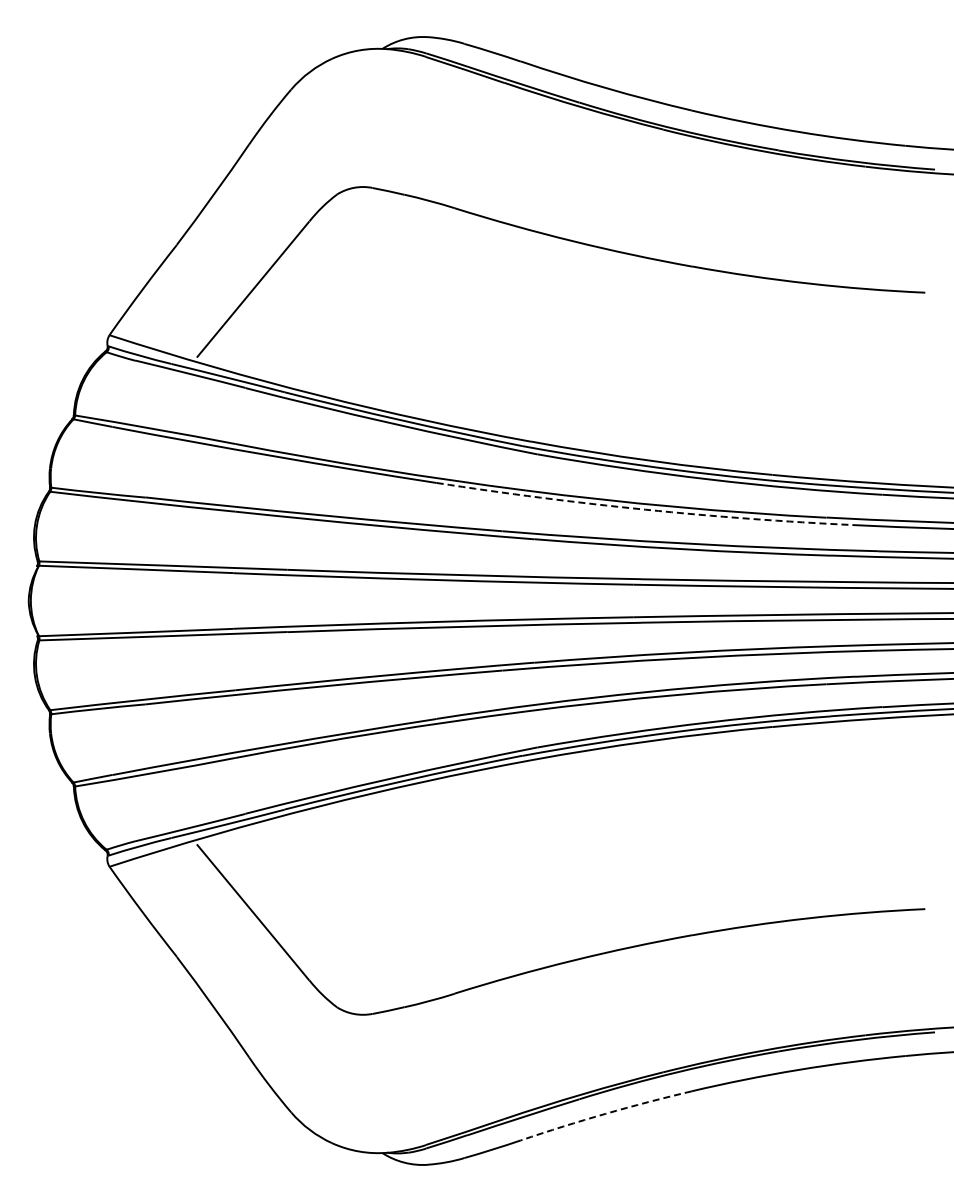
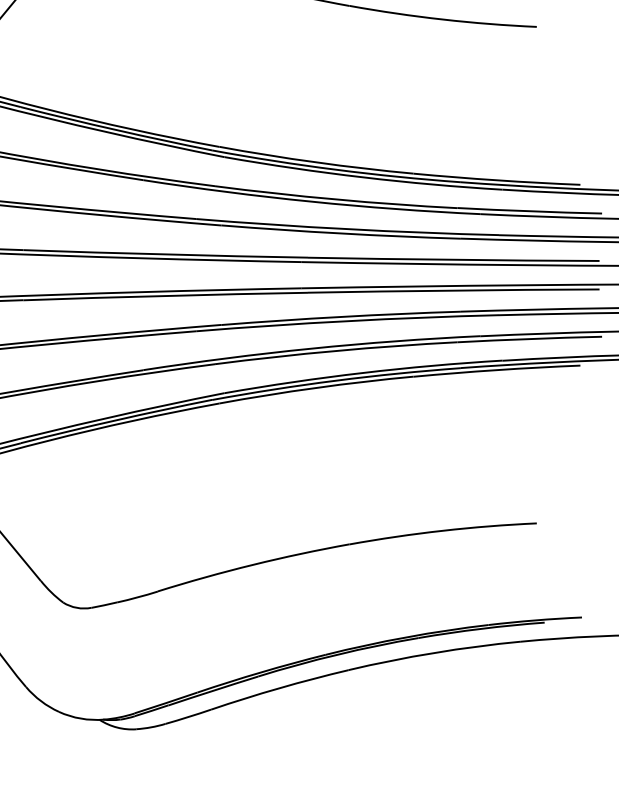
arc: (645, 509) -> (311, 201), dashed -> solid
arc: (605, 1113) -> (279, 687), dashed -> solid

